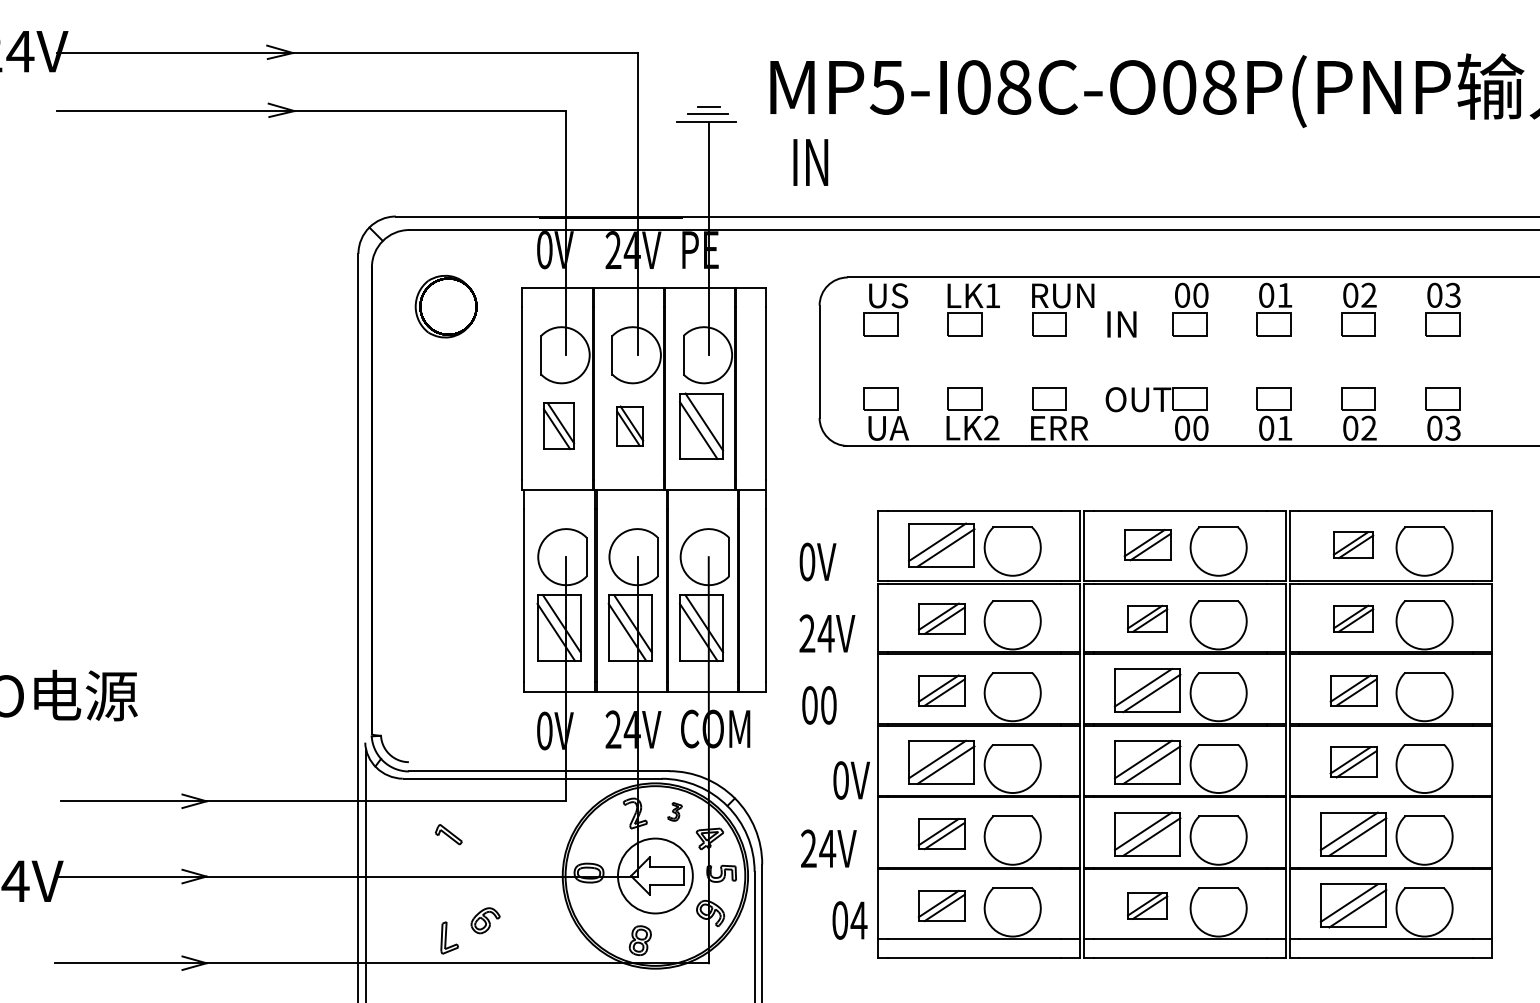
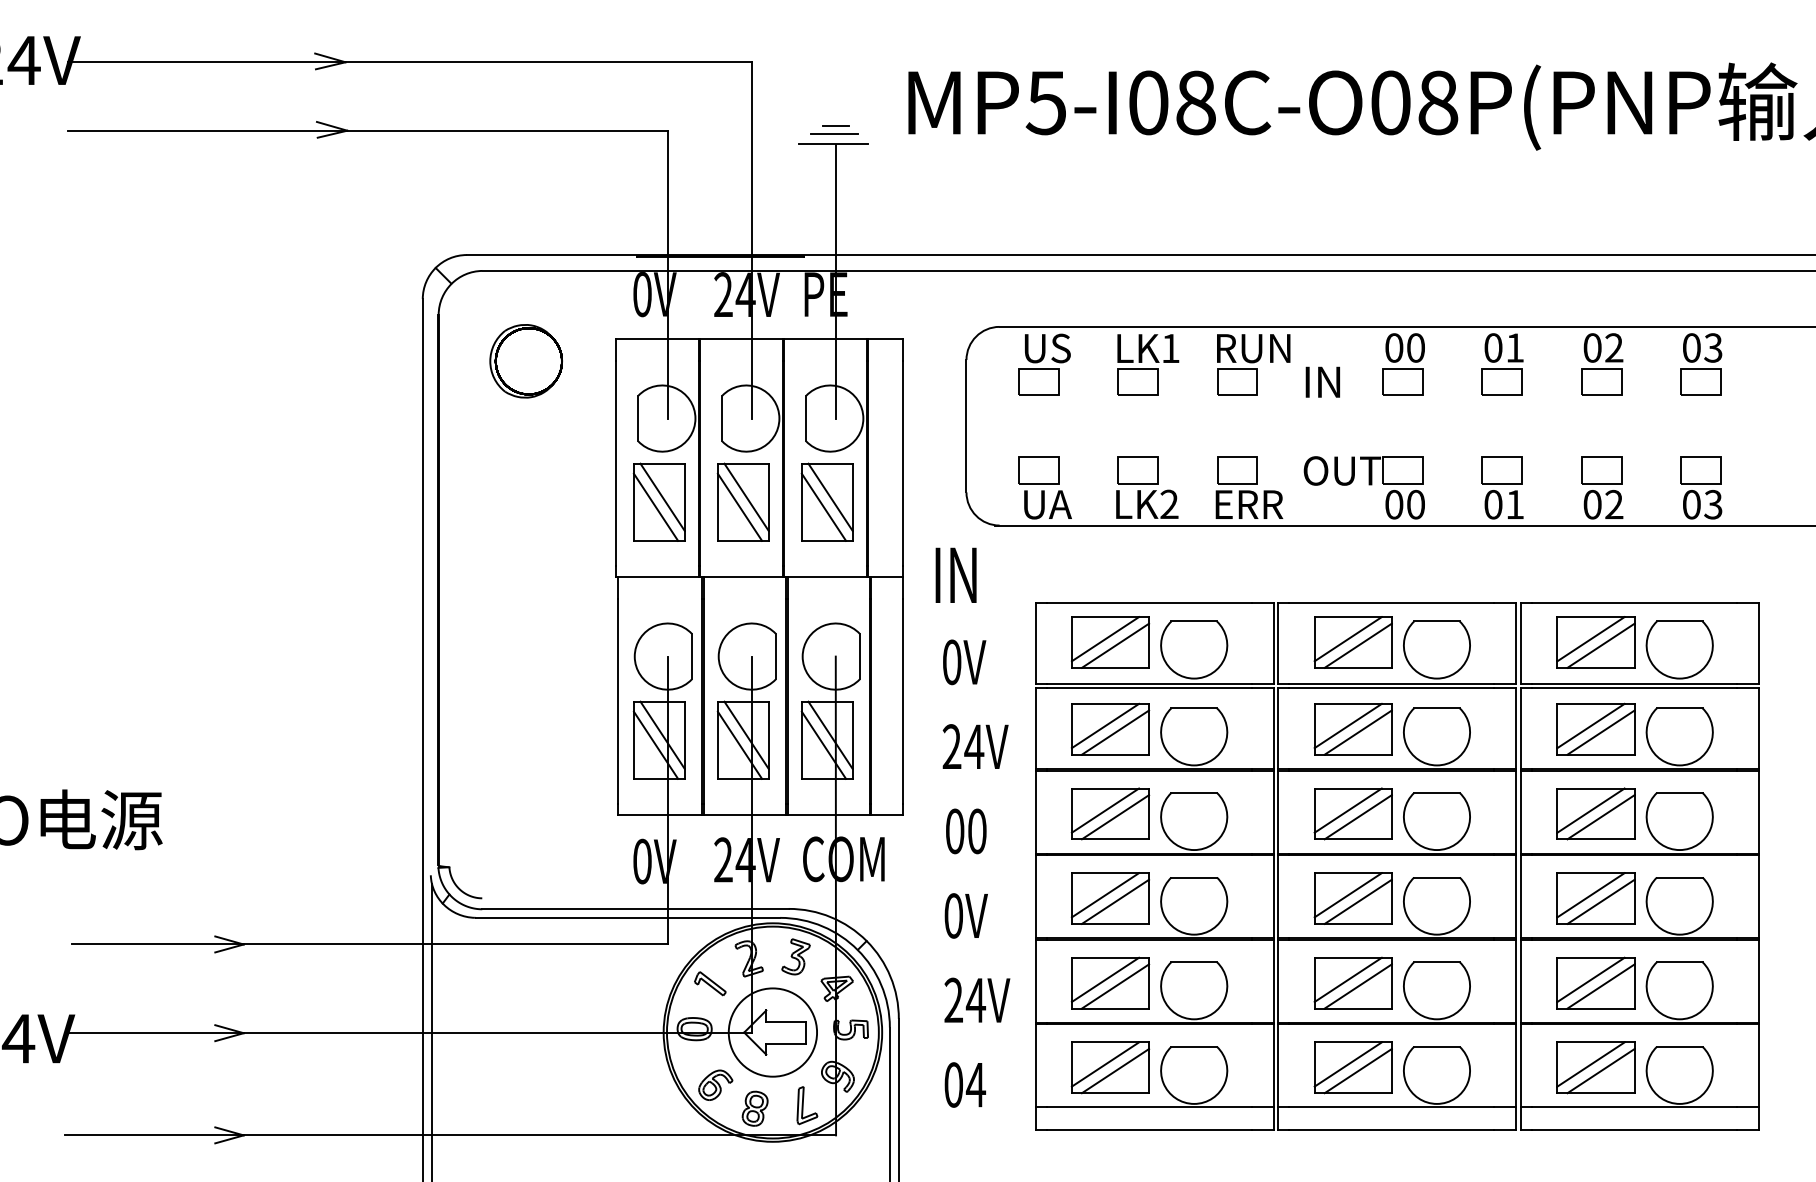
text: (810, 161) -> (955, 574), moved
part: (558, 425) -> (658, 501), size x1.43
part: (629, 425) -> (742, 501), size x1.67
part: (1147, 545) -> (1352, 642), size x1.43
part: (1353, 545) -> (1595, 642), size x1.67
part: (941, 618) -> (1110, 728), size x1.43
part: (1147, 618) -> (1352, 729), size x1.67
part: (1353, 618) -> (1595, 728), size x1.67
part: (941, 690) -> (1110, 813), size x1.43
part: (1353, 690) -> (1595, 813), size x1.43
part: (1353, 762) -> (1595, 898), size x1.43
text: (851, 780) -> (965, 915), moved
part: (674, 811) -> (795, 956), size x1.67
part: (941, 833) -> (1110, 982), size x1.43
part: (448, 834) -> (710, 983), moved
part: (941, 905) -> (1110, 1067), size x1.43
part: (1147, 905) -> (1352, 1067), size x1.67
part: (485, 920) -> (715, 1084), moved
text: (849, 920) -> (964, 1084), moved
part: (449, 937) -> (807, 1105), moved

